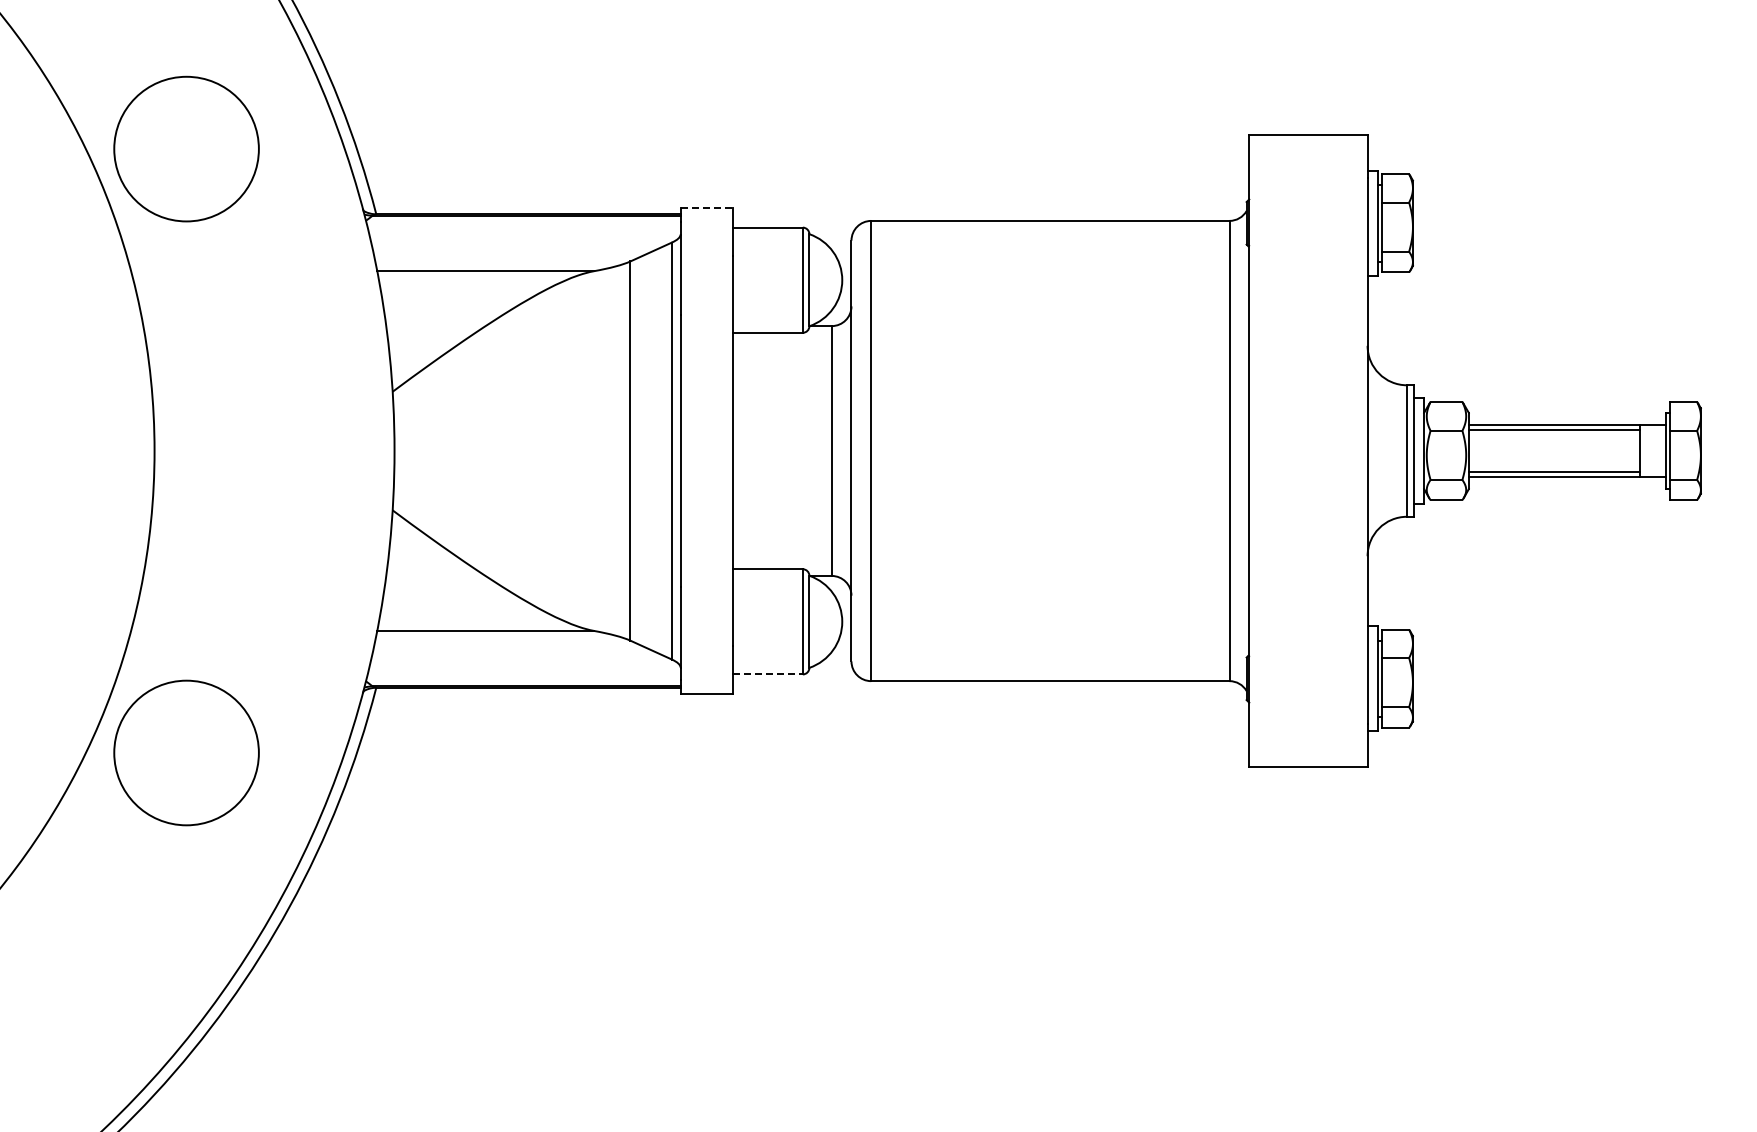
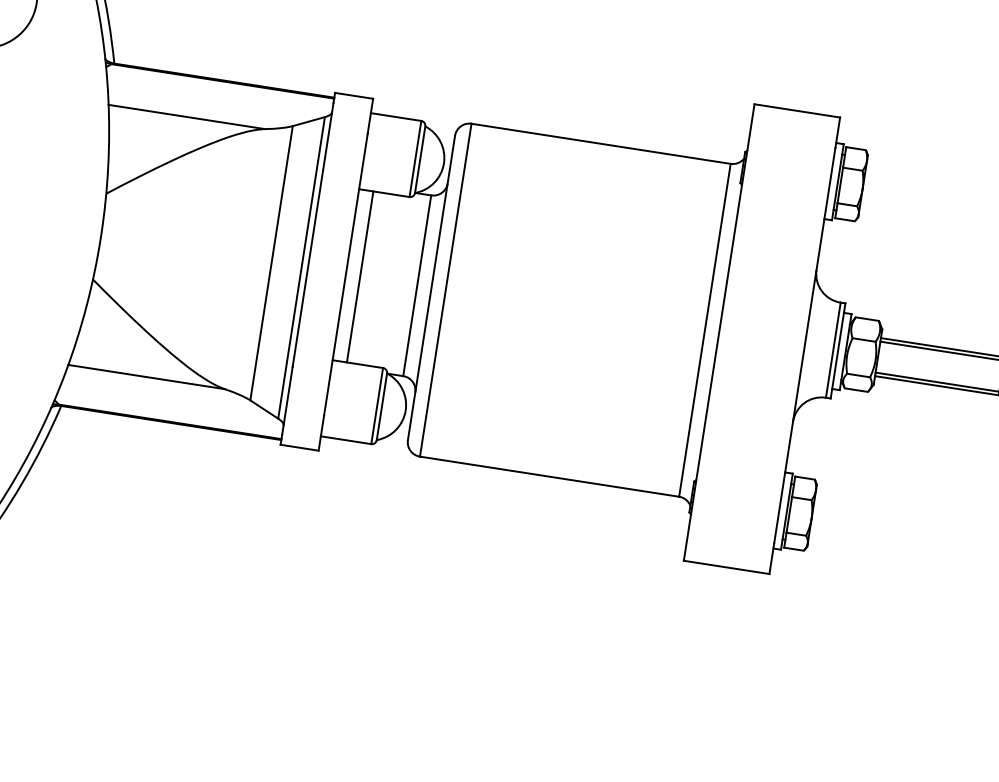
line: (707, 207) -> (354, 95), dashed -> solid
line: (752, 450) -> (359, 276), added
line: (767, 674) -> (345, 440), dashed -> solid

